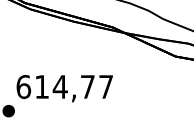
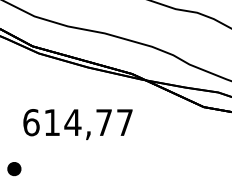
text: (64, 88) -> (77, 124), moved

